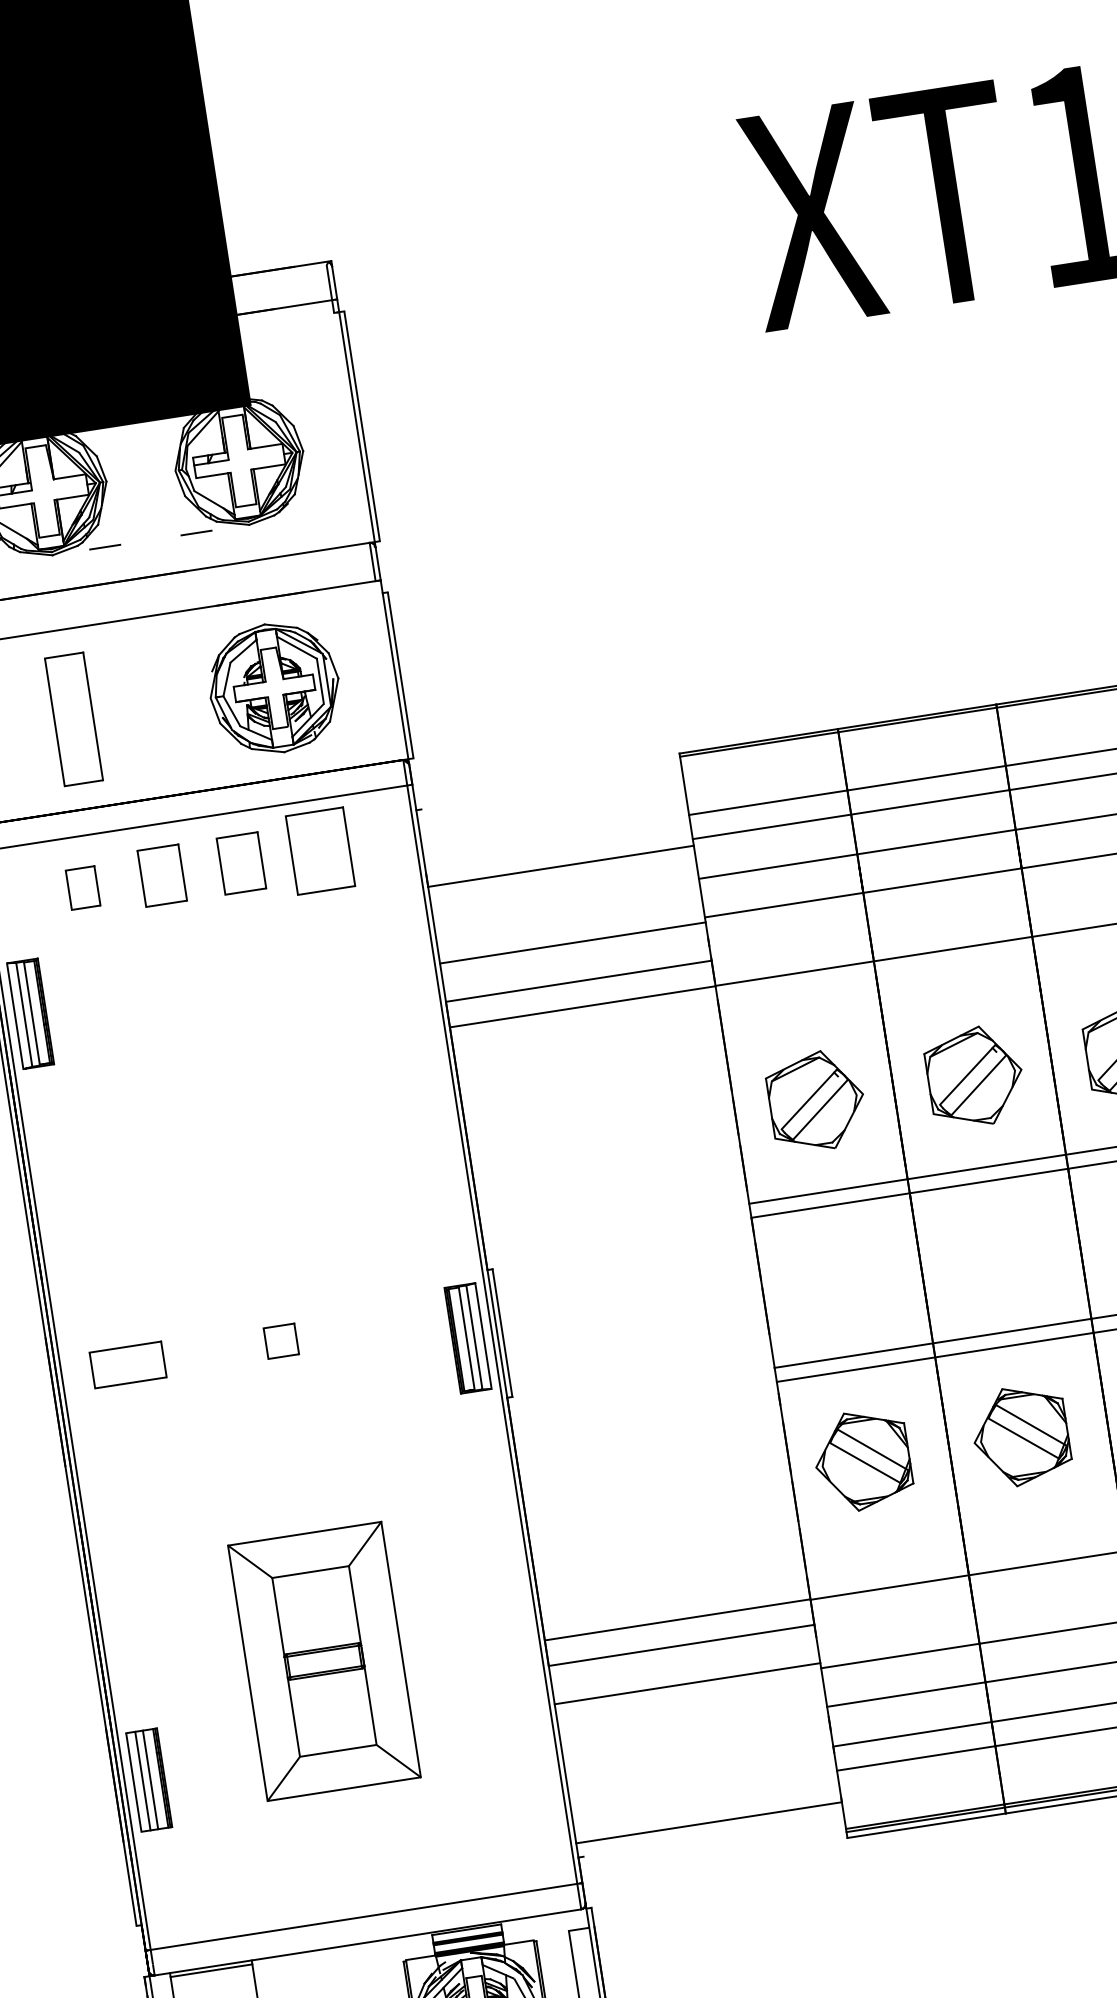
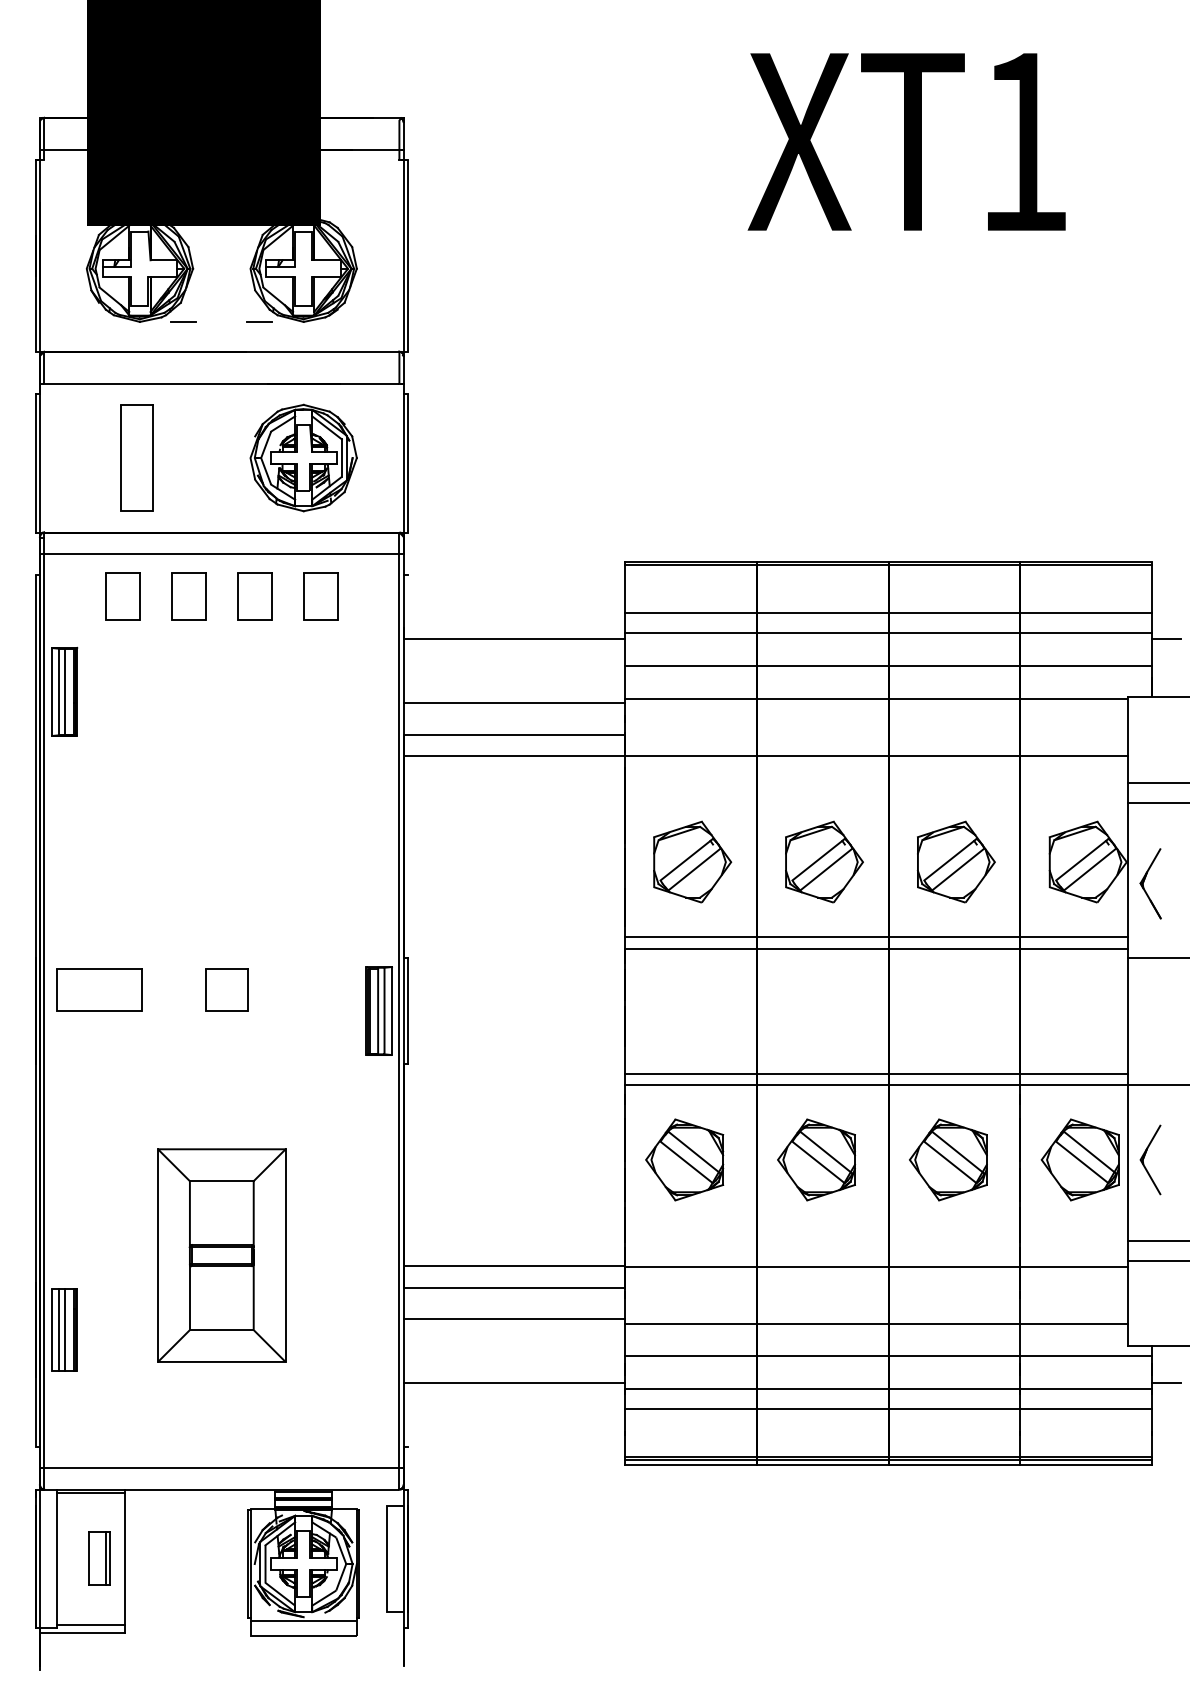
part: (320, 851) -> (320, 596), size x0.71
part: (82, 888) -> (122, 596), size x1.43
part: (280, 1340) -> (226, 989), size x1.67
part: (128, 1364) -> (99, 989), size x1.43
line: (708, 1823) -> (513, 1383), moved

